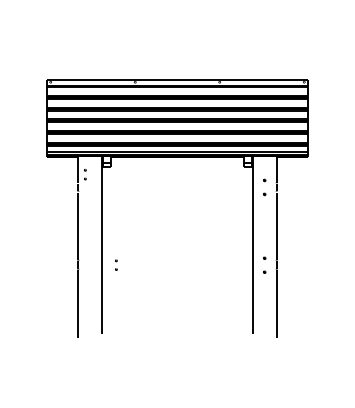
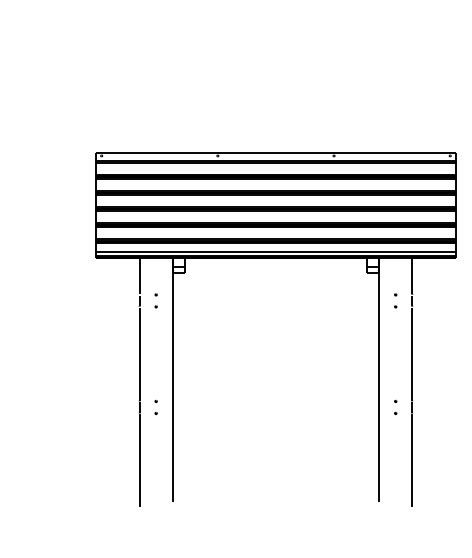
part: (85, 174) -> (156, 300), moved
part: (264, 187) -> (395, 300), size x0.62
part: (116, 264) -> (156, 406), moved
part: (264, 264) -> (395, 406), size x0.62

